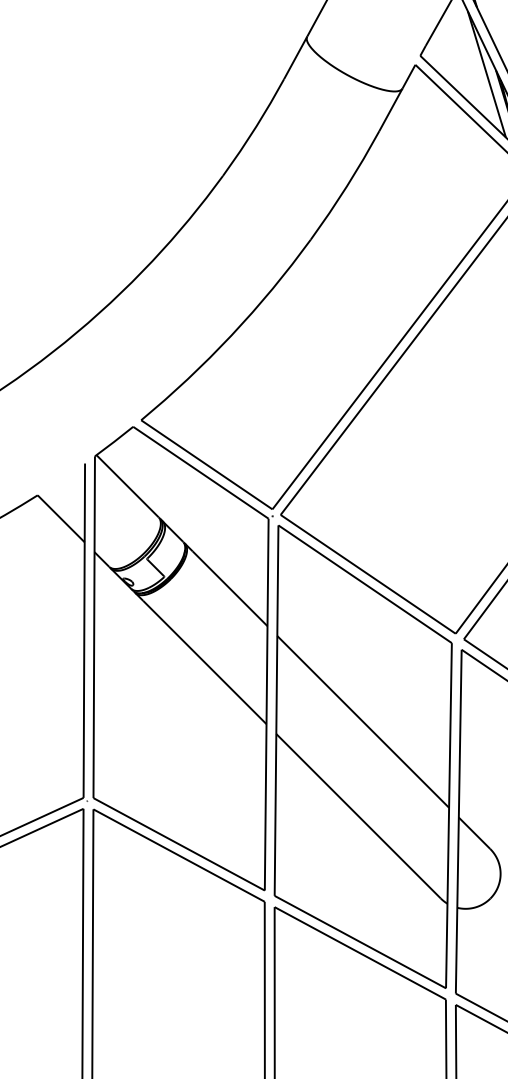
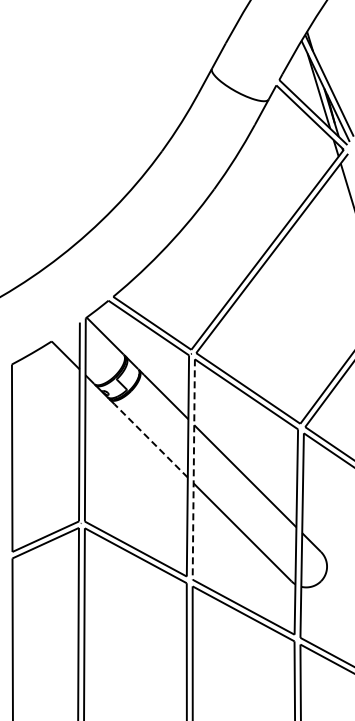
line: (205, 661) -> (151, 440), solid -> dashed
line: (276, 712) -> (193, 470), solid -> dashed

